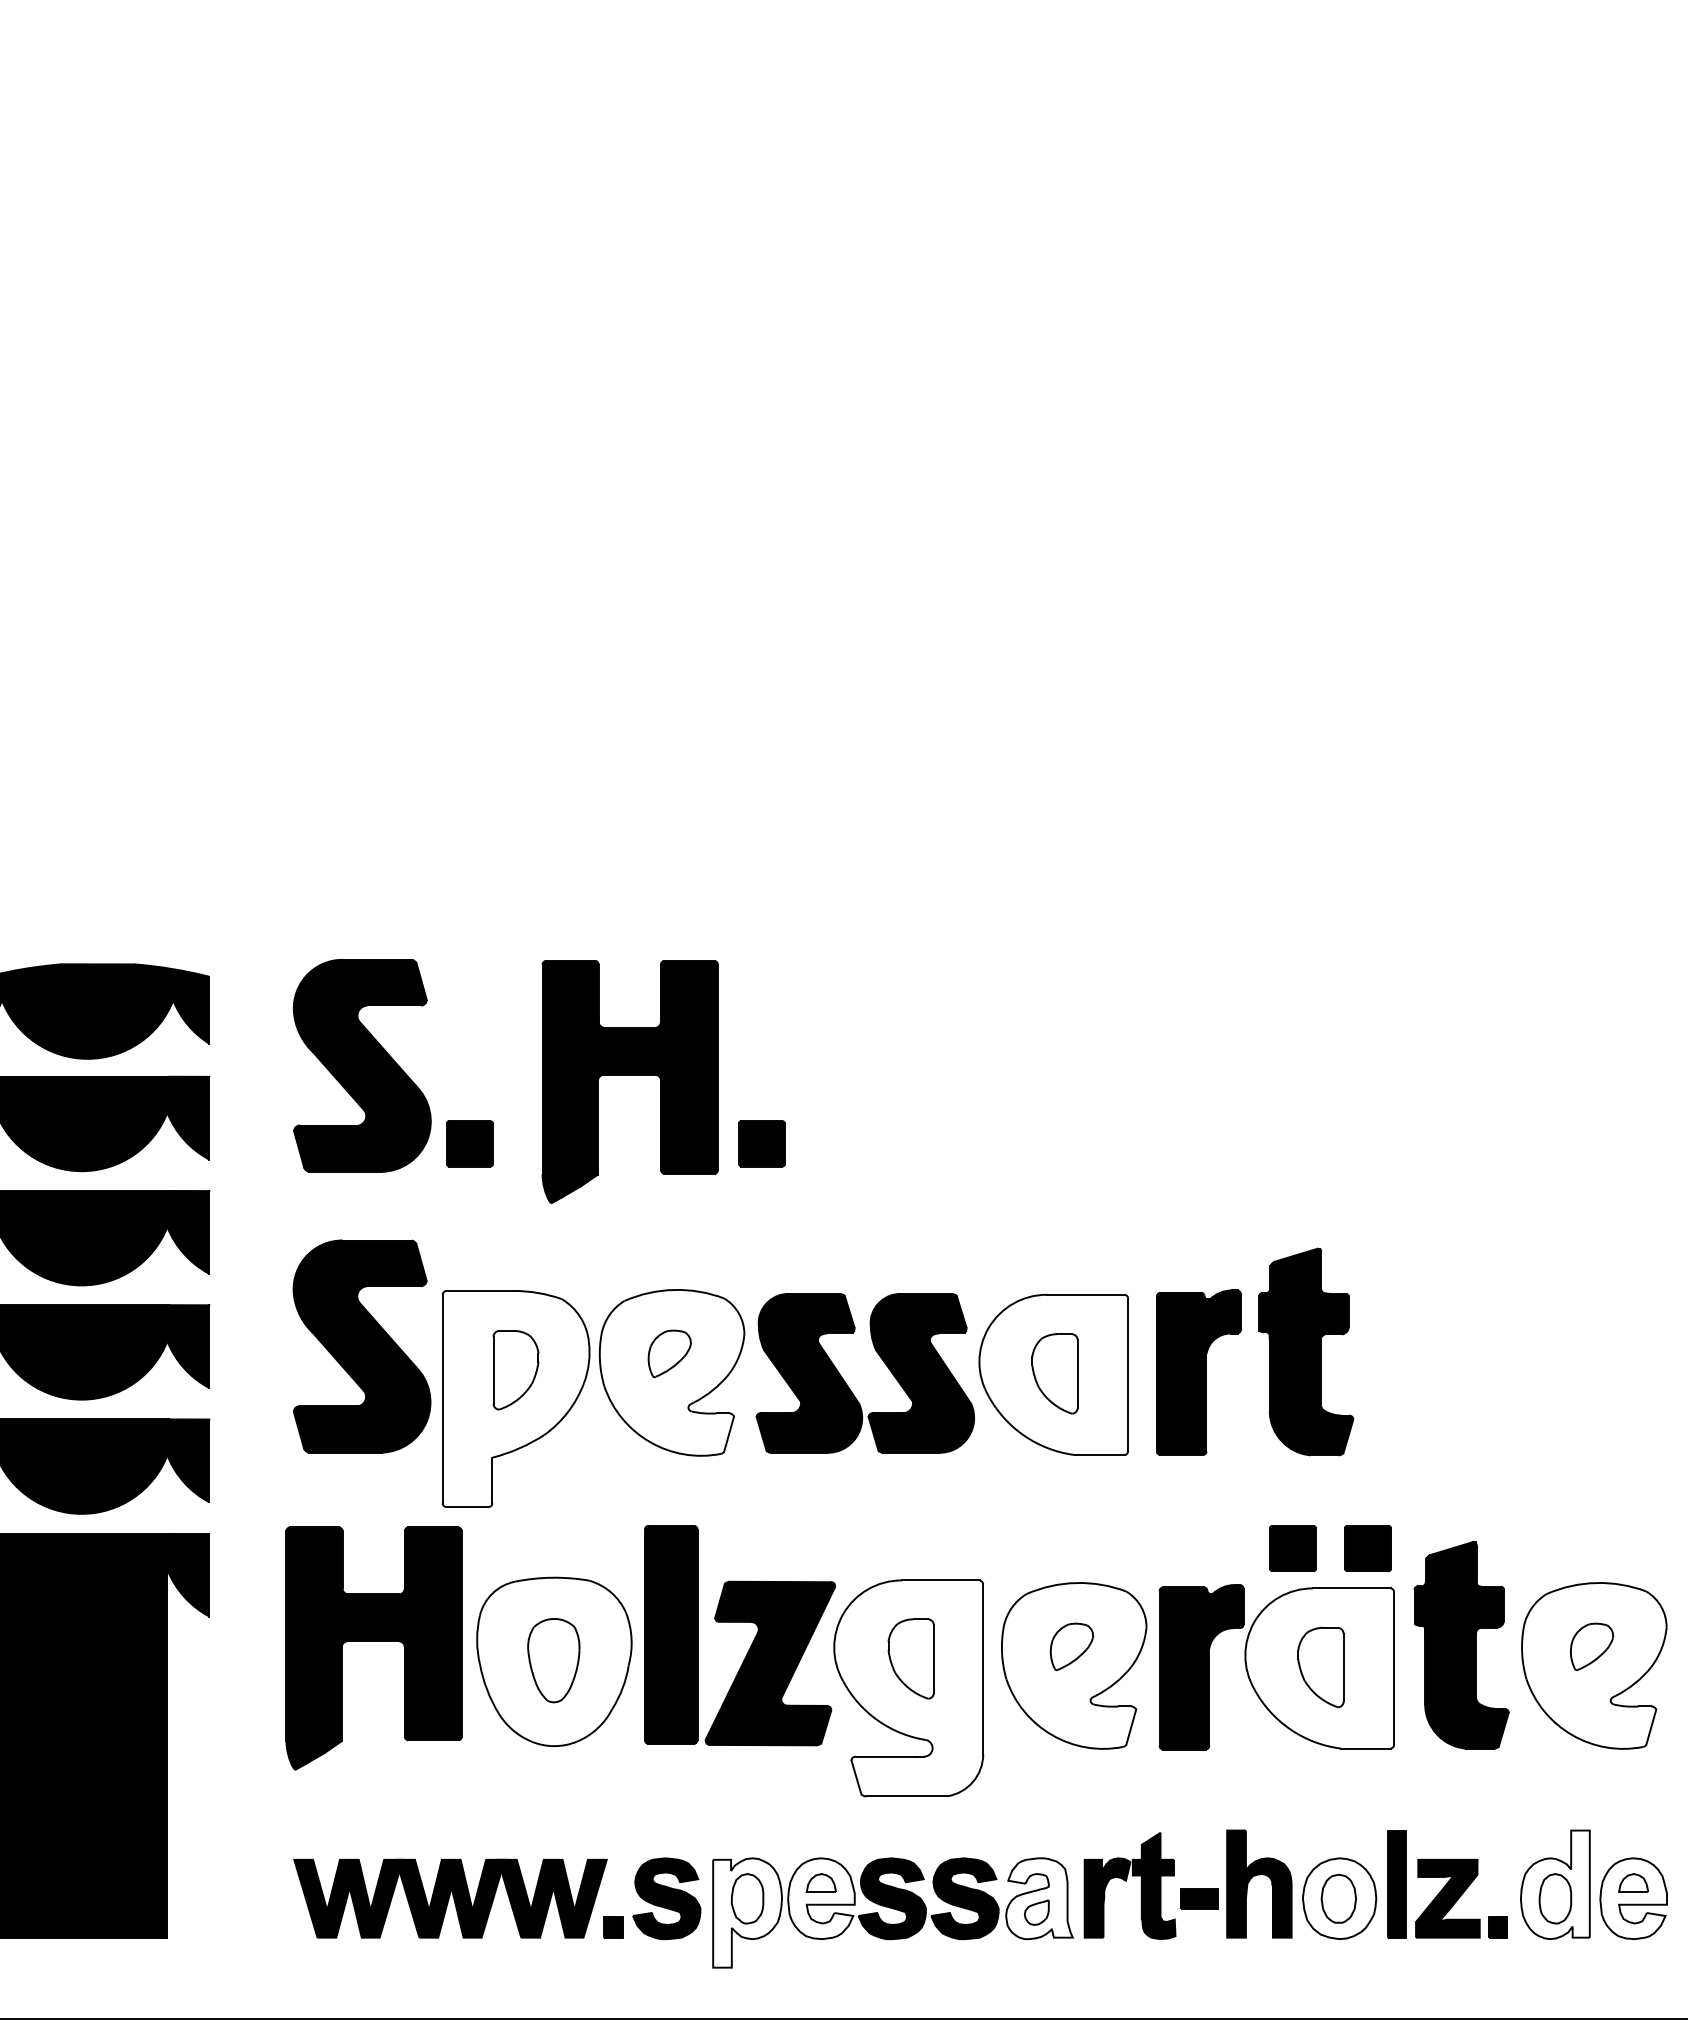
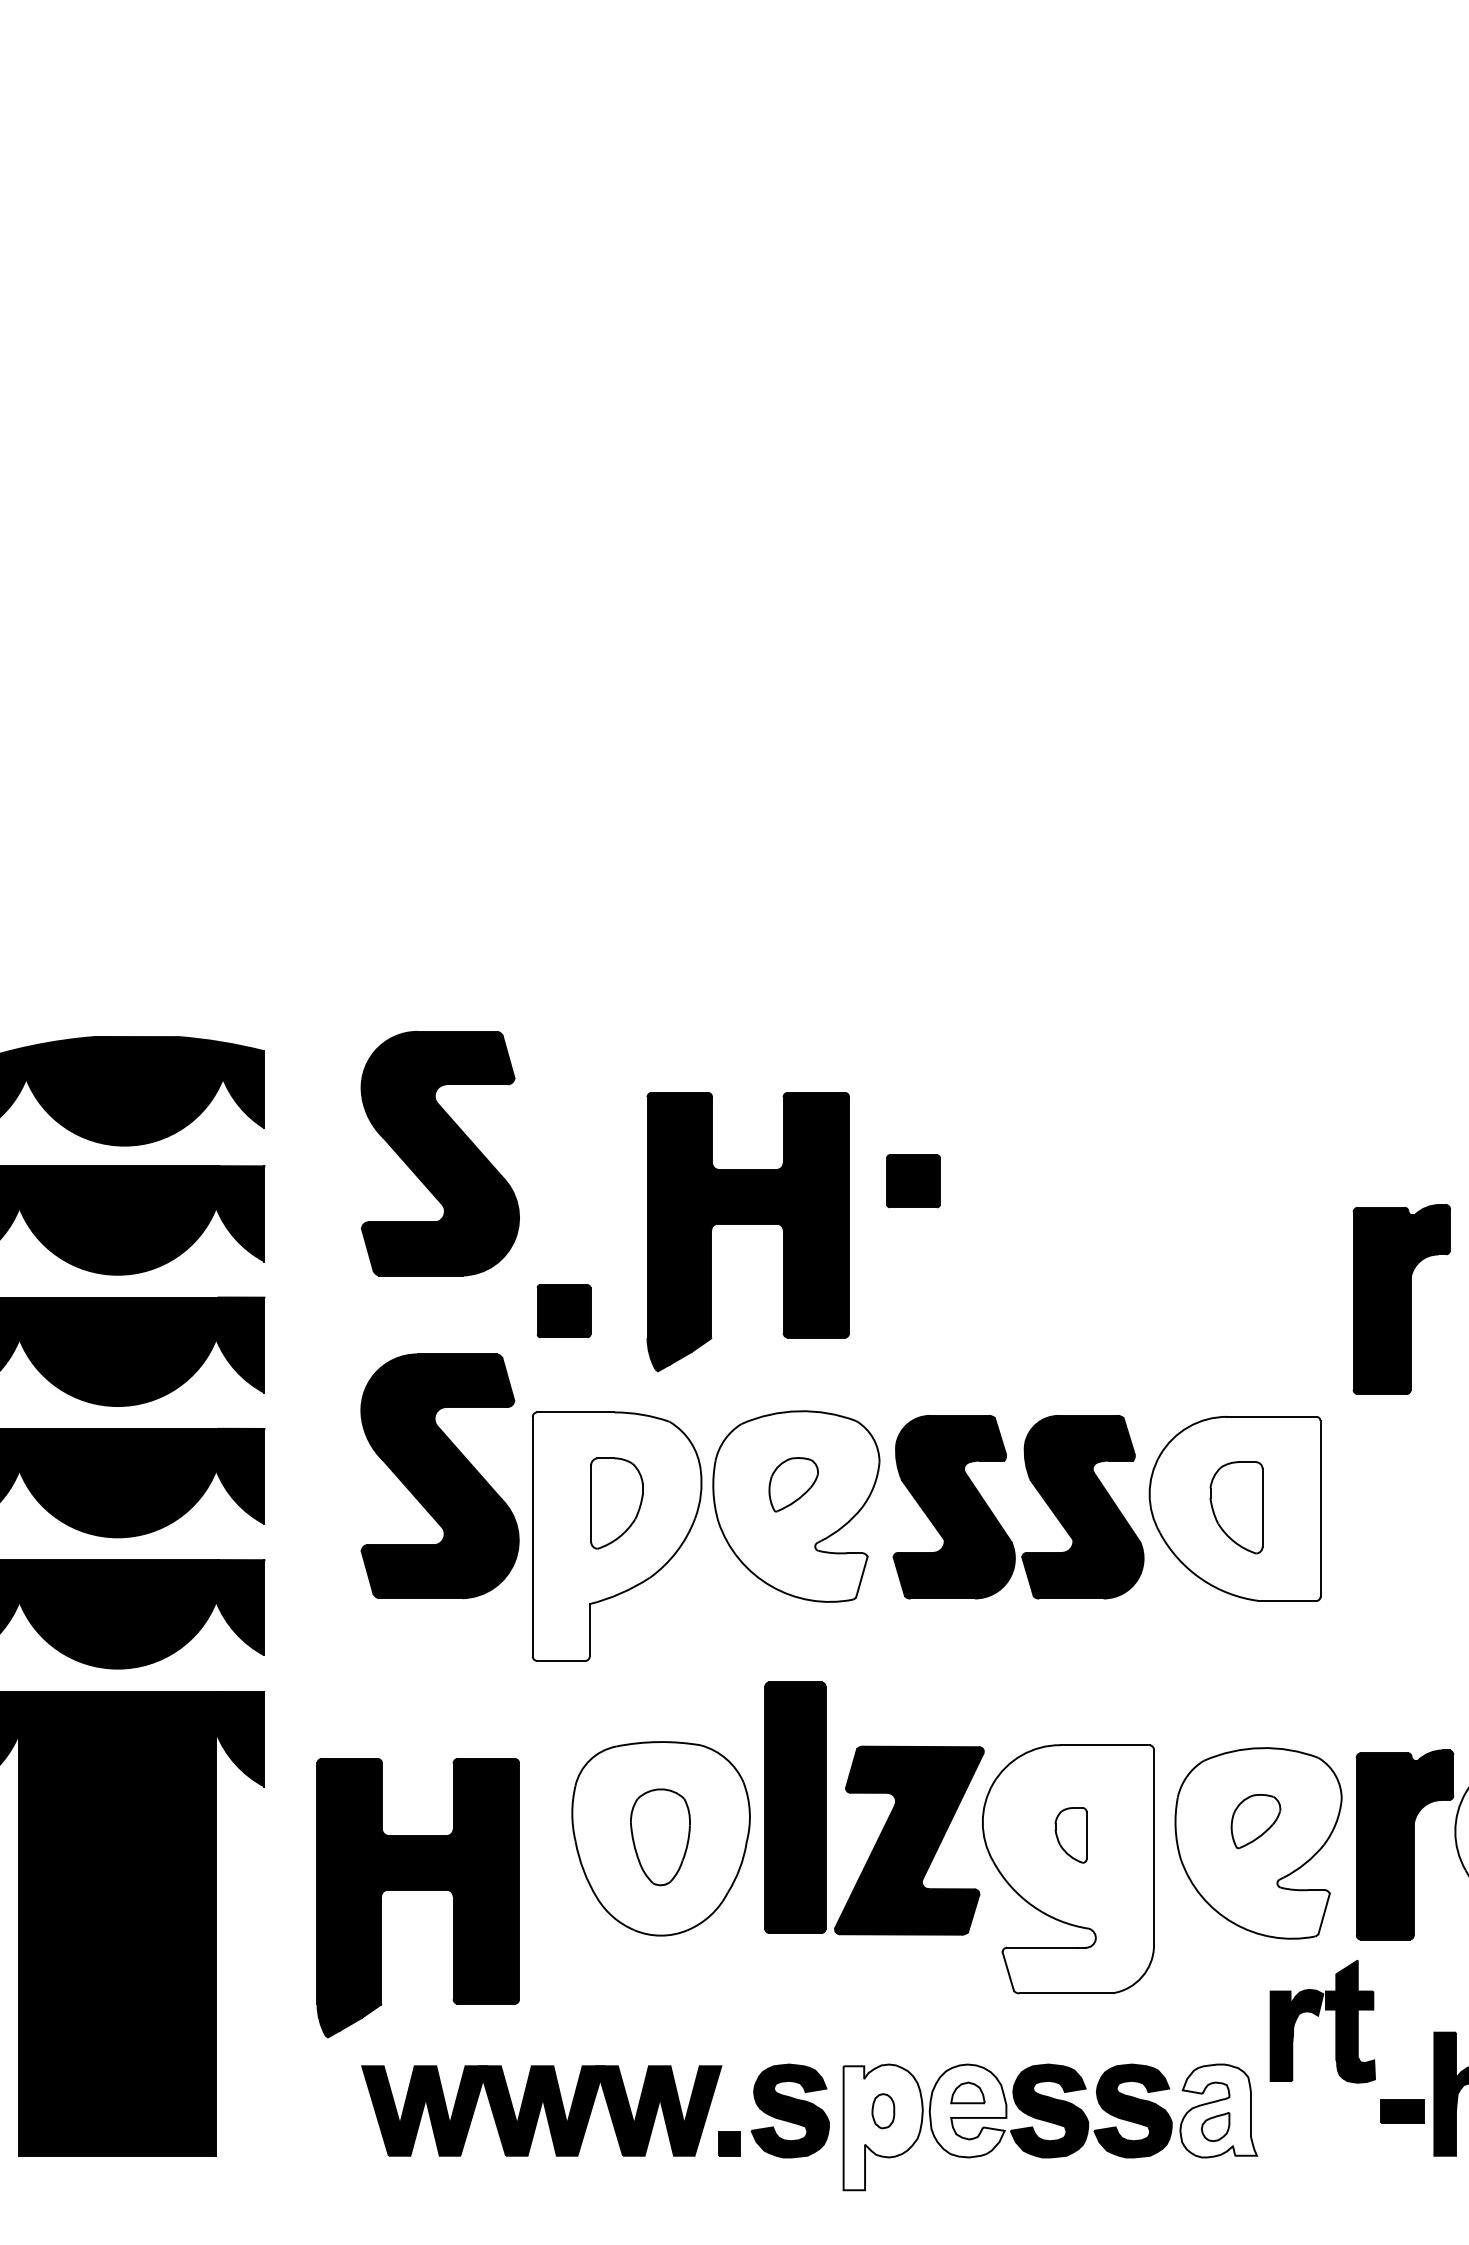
part: (629, 1075) -> (747, 1224), moved
part: (469, 1143) -> (563, 1310), moved
part: (761, 1143) -> (912, 1180), moved
part: (1198, 1372) -> (1401, 1299), moved
part: (373, 1641) -> (417, 1890), moved
part: (910, 1658) -> (1070, 1834), size x0.6
part: (1129, 1885) -> (1322, 2021), moved
part: (747, 1898) -> (883, 2110), size x0.6

